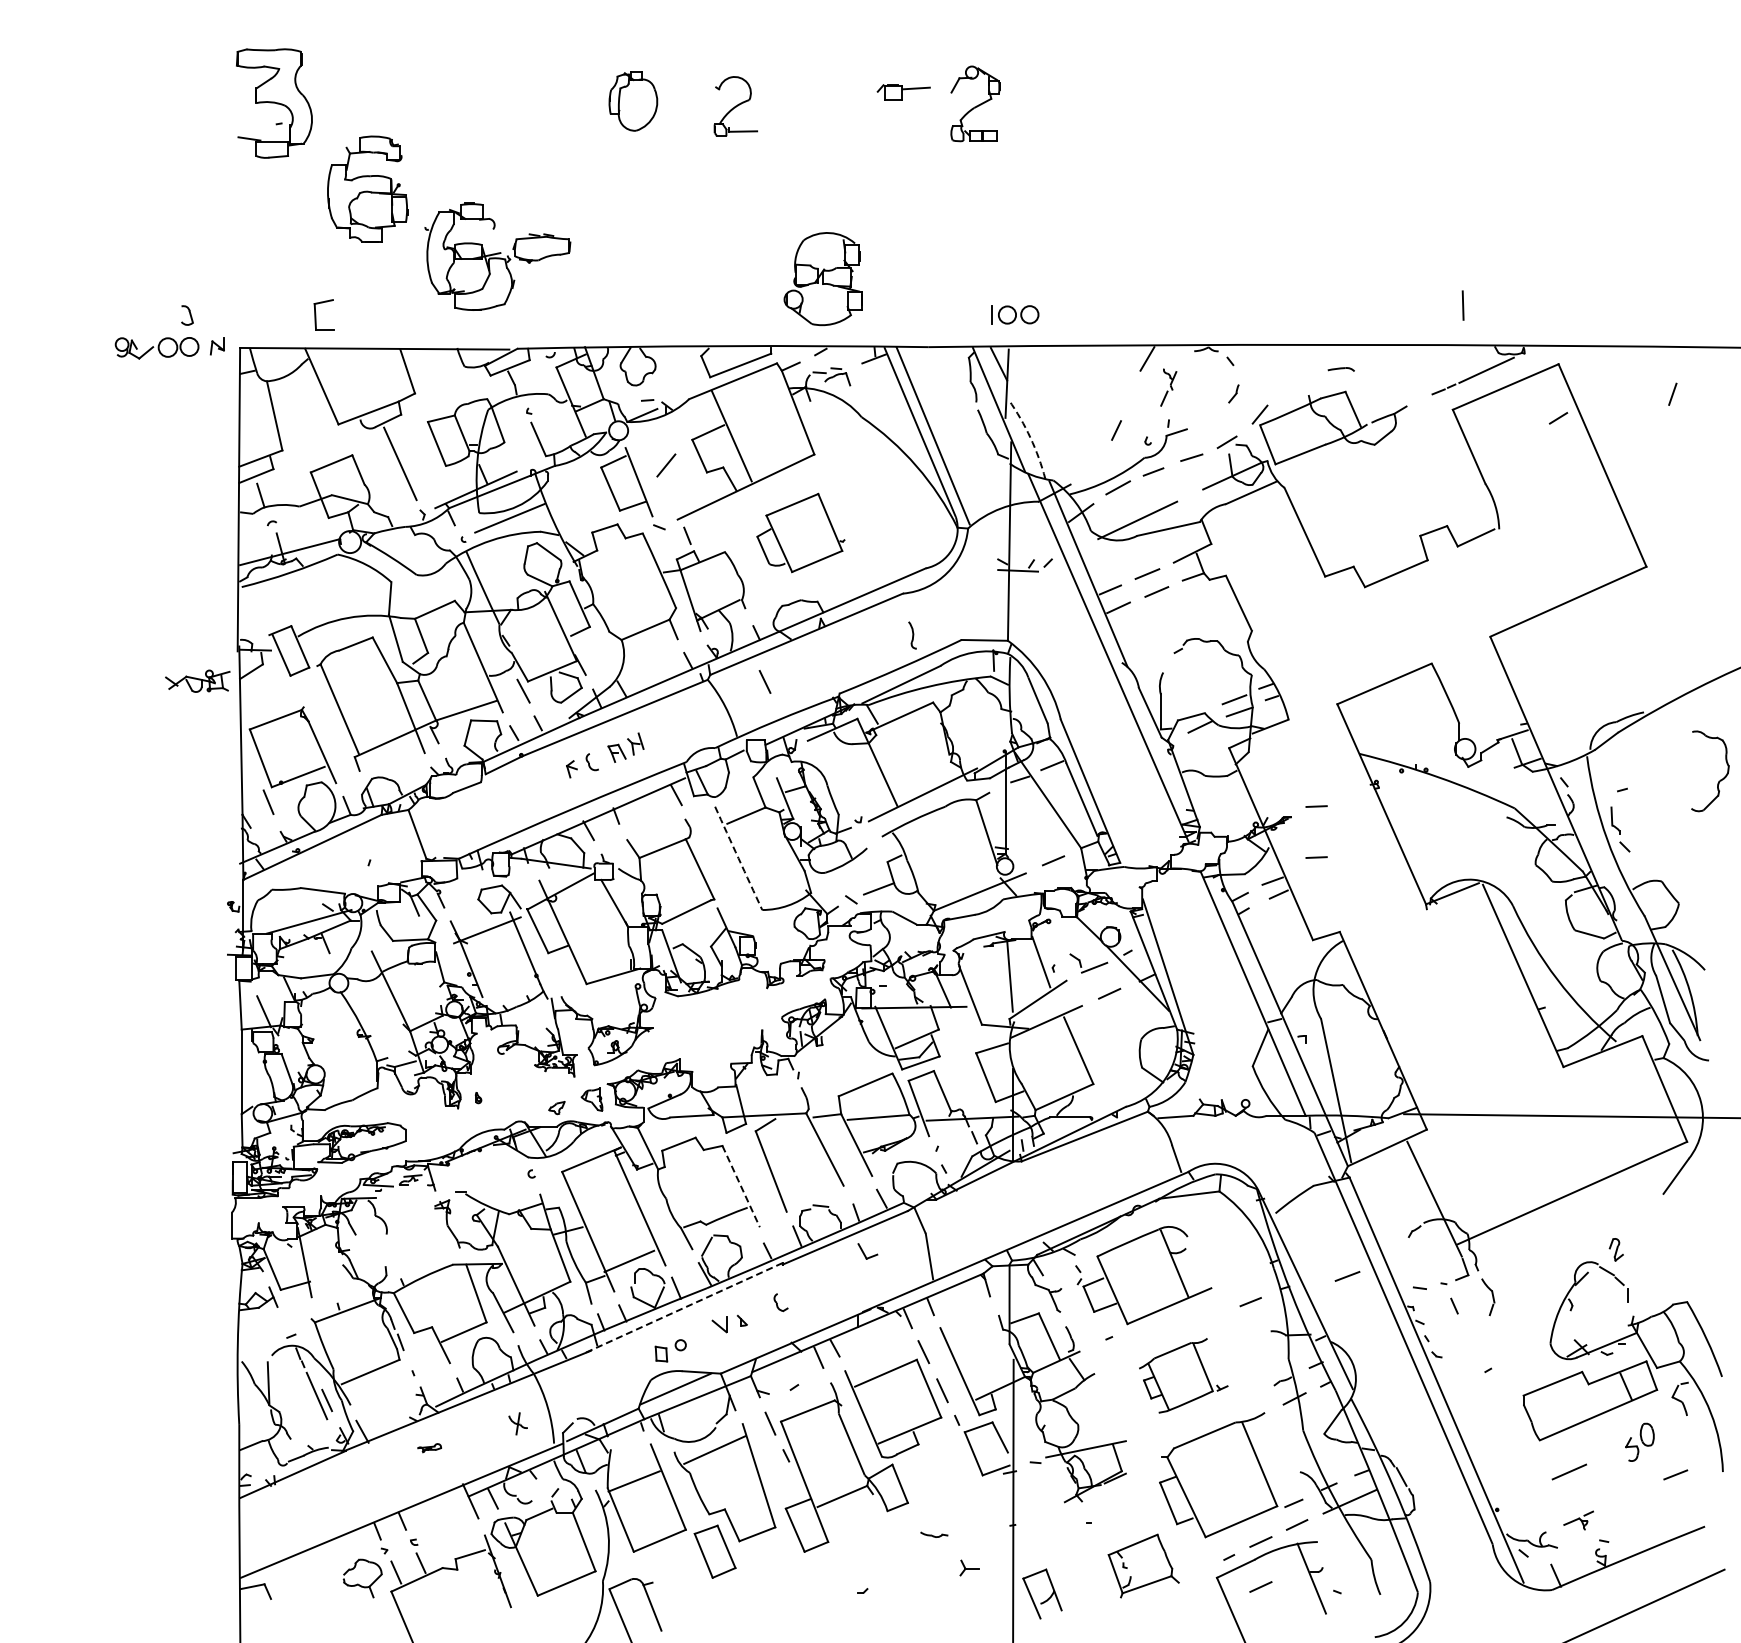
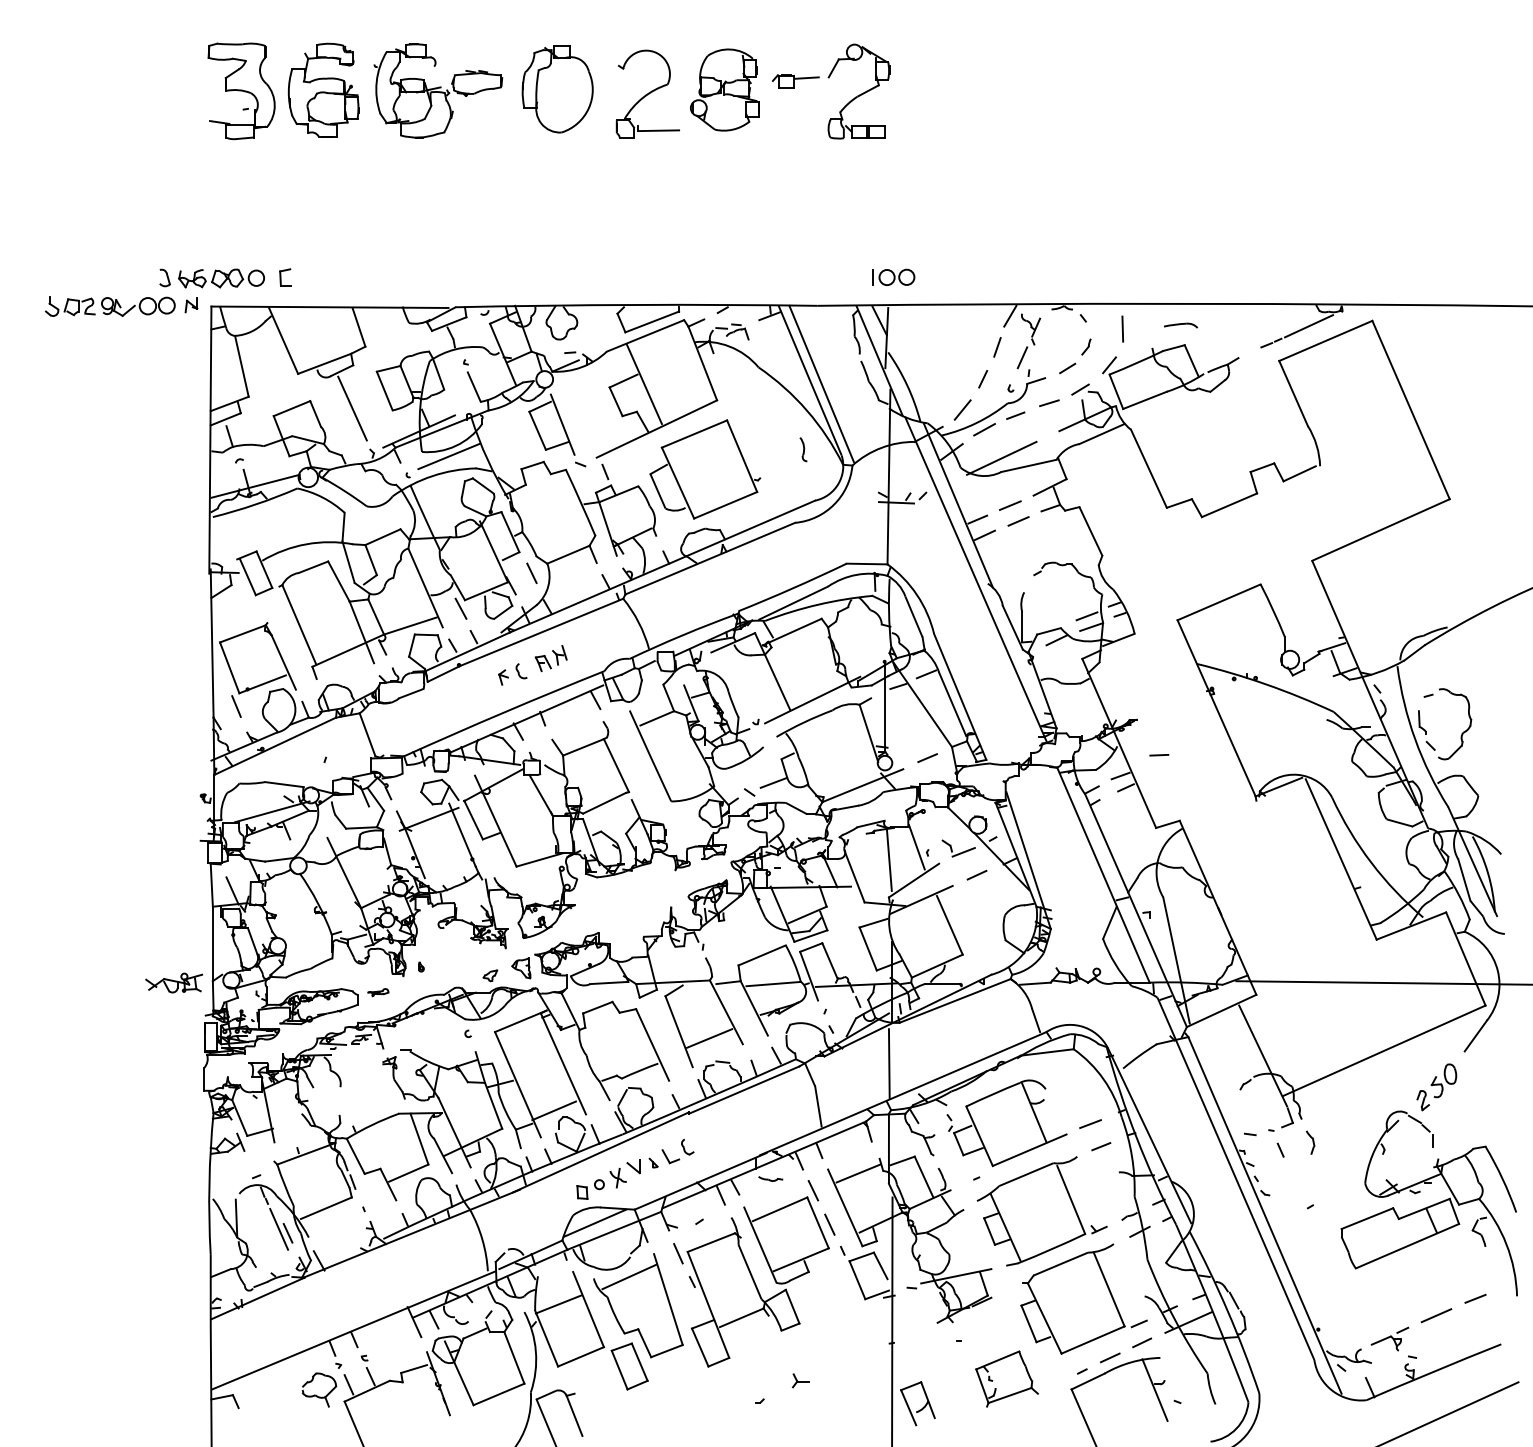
part: (633, 101) -> (557, 89), size x1.67
part: (975, 103) -> (858, 91), size x1.43
part: (735, 106) -> (647, 93), size x1.67
part: (367, 188) -> (323, 89), moved
part: (497, 256) -> (438, 90), moved
part: (822, 279) -> (724, 90), moved
line: (1462, 305) -> (1122, 329), moved
part: (323, 314) -> (284, 277), size x0.62
part: (251, 316) -> (221, 278), added
part: (79, 347) -> (70, 306), added
part: (1341, 369) -> (1181, 325), size x1.43
part: (1168, 387) -> (1028, 341), size x1.67
line: (1672, 393) -> (997, 346), moved
line: (1558, 418) -> (1067, 368), moved
arc: (1030, 437) -> (907, 385), dashed -> solid
line: (666, 465) -> (962, 410), moved
part: (800, 532) -> (704, 469), size x1.43
part: (912, 635) -> (803, 449), moved
part: (197, 680) -> (173, 982), moved
line: (764, 681) -> (531, 572), moved
part: (1719, 780) -> (1462, 732), moved
line: (1316, 806) -> (1159, 710), removed
arc: (738, 858) -> (650, 756), dashed -> solid
line: (805, 1178) -> (709, 1037), added
line: (741, 1186) -> (652, 1044), dashed -> solid
line: (1009, 1207) -> (888, 1063), added
part: (867, 1251) -> (670, 1156), moved
line: (1347, 1276) -> (1090, 1124), moved
part: (1488, 1297) -> (1310, 1142), size x0.71
line: (682, 1308) -> (600, 1152), dashed -> solid
line: (974, 1332) -> (858, 1173), added
part: (1183, 1375) -> (1042, 1211), size x1.67
part: (517, 1423) -> (617, 1177), moved
part: (1639, 1441) -> (1443, 1080), moved
part: (429, 1448) -> (378, 992), moved
line: (1568, 1471) -> (1435, 1315), moved
part: (1578, 1520) -> (1389, 1338), size x1.43
part: (934, 1534) -> (770, 1178), moved
part: (969, 1567) -> (800, 1380), moved
line: (1260, 1586) -> (1109, 1397), removed

